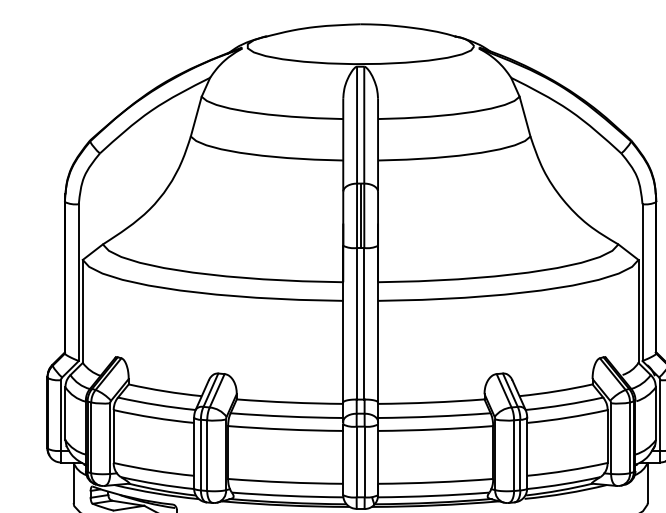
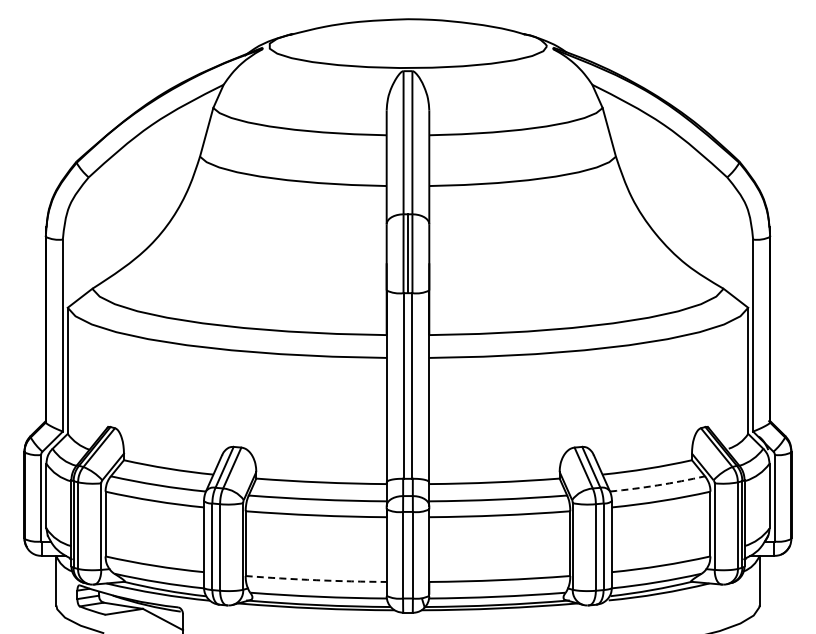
arc: (564, 405) -> (657, 485), solid -> dashed
arc: (285, 482) -> (316, 580), solid -> dashed

